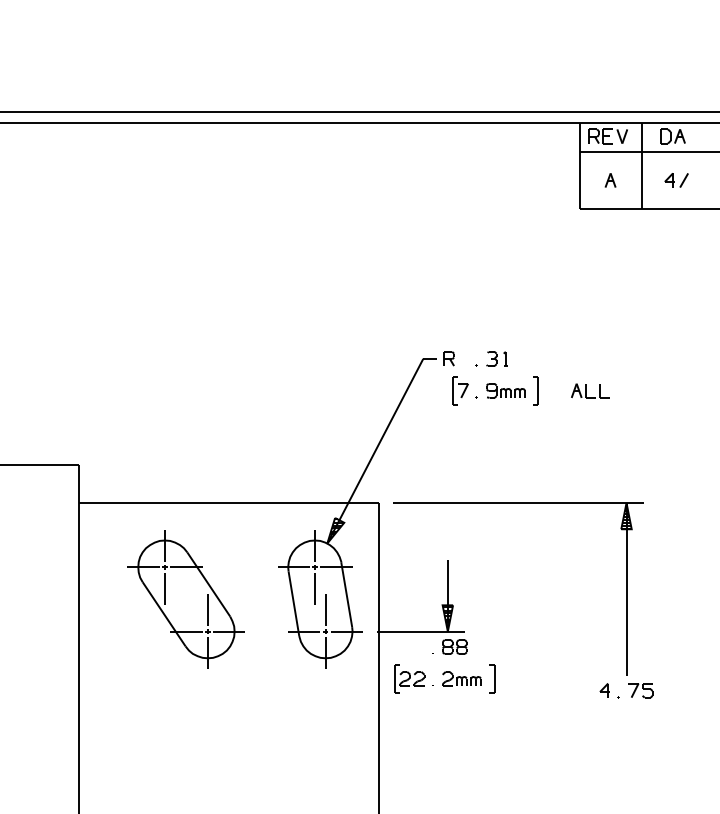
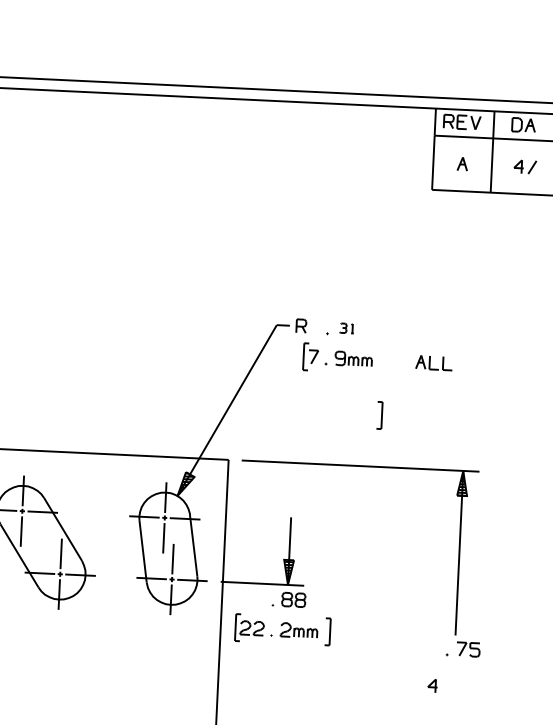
part: (496, 358) -> (346, 327), size x0.7
part: (535, 390) -> (379, 415), moved
part: (604, 690) -> (432, 685), moved

